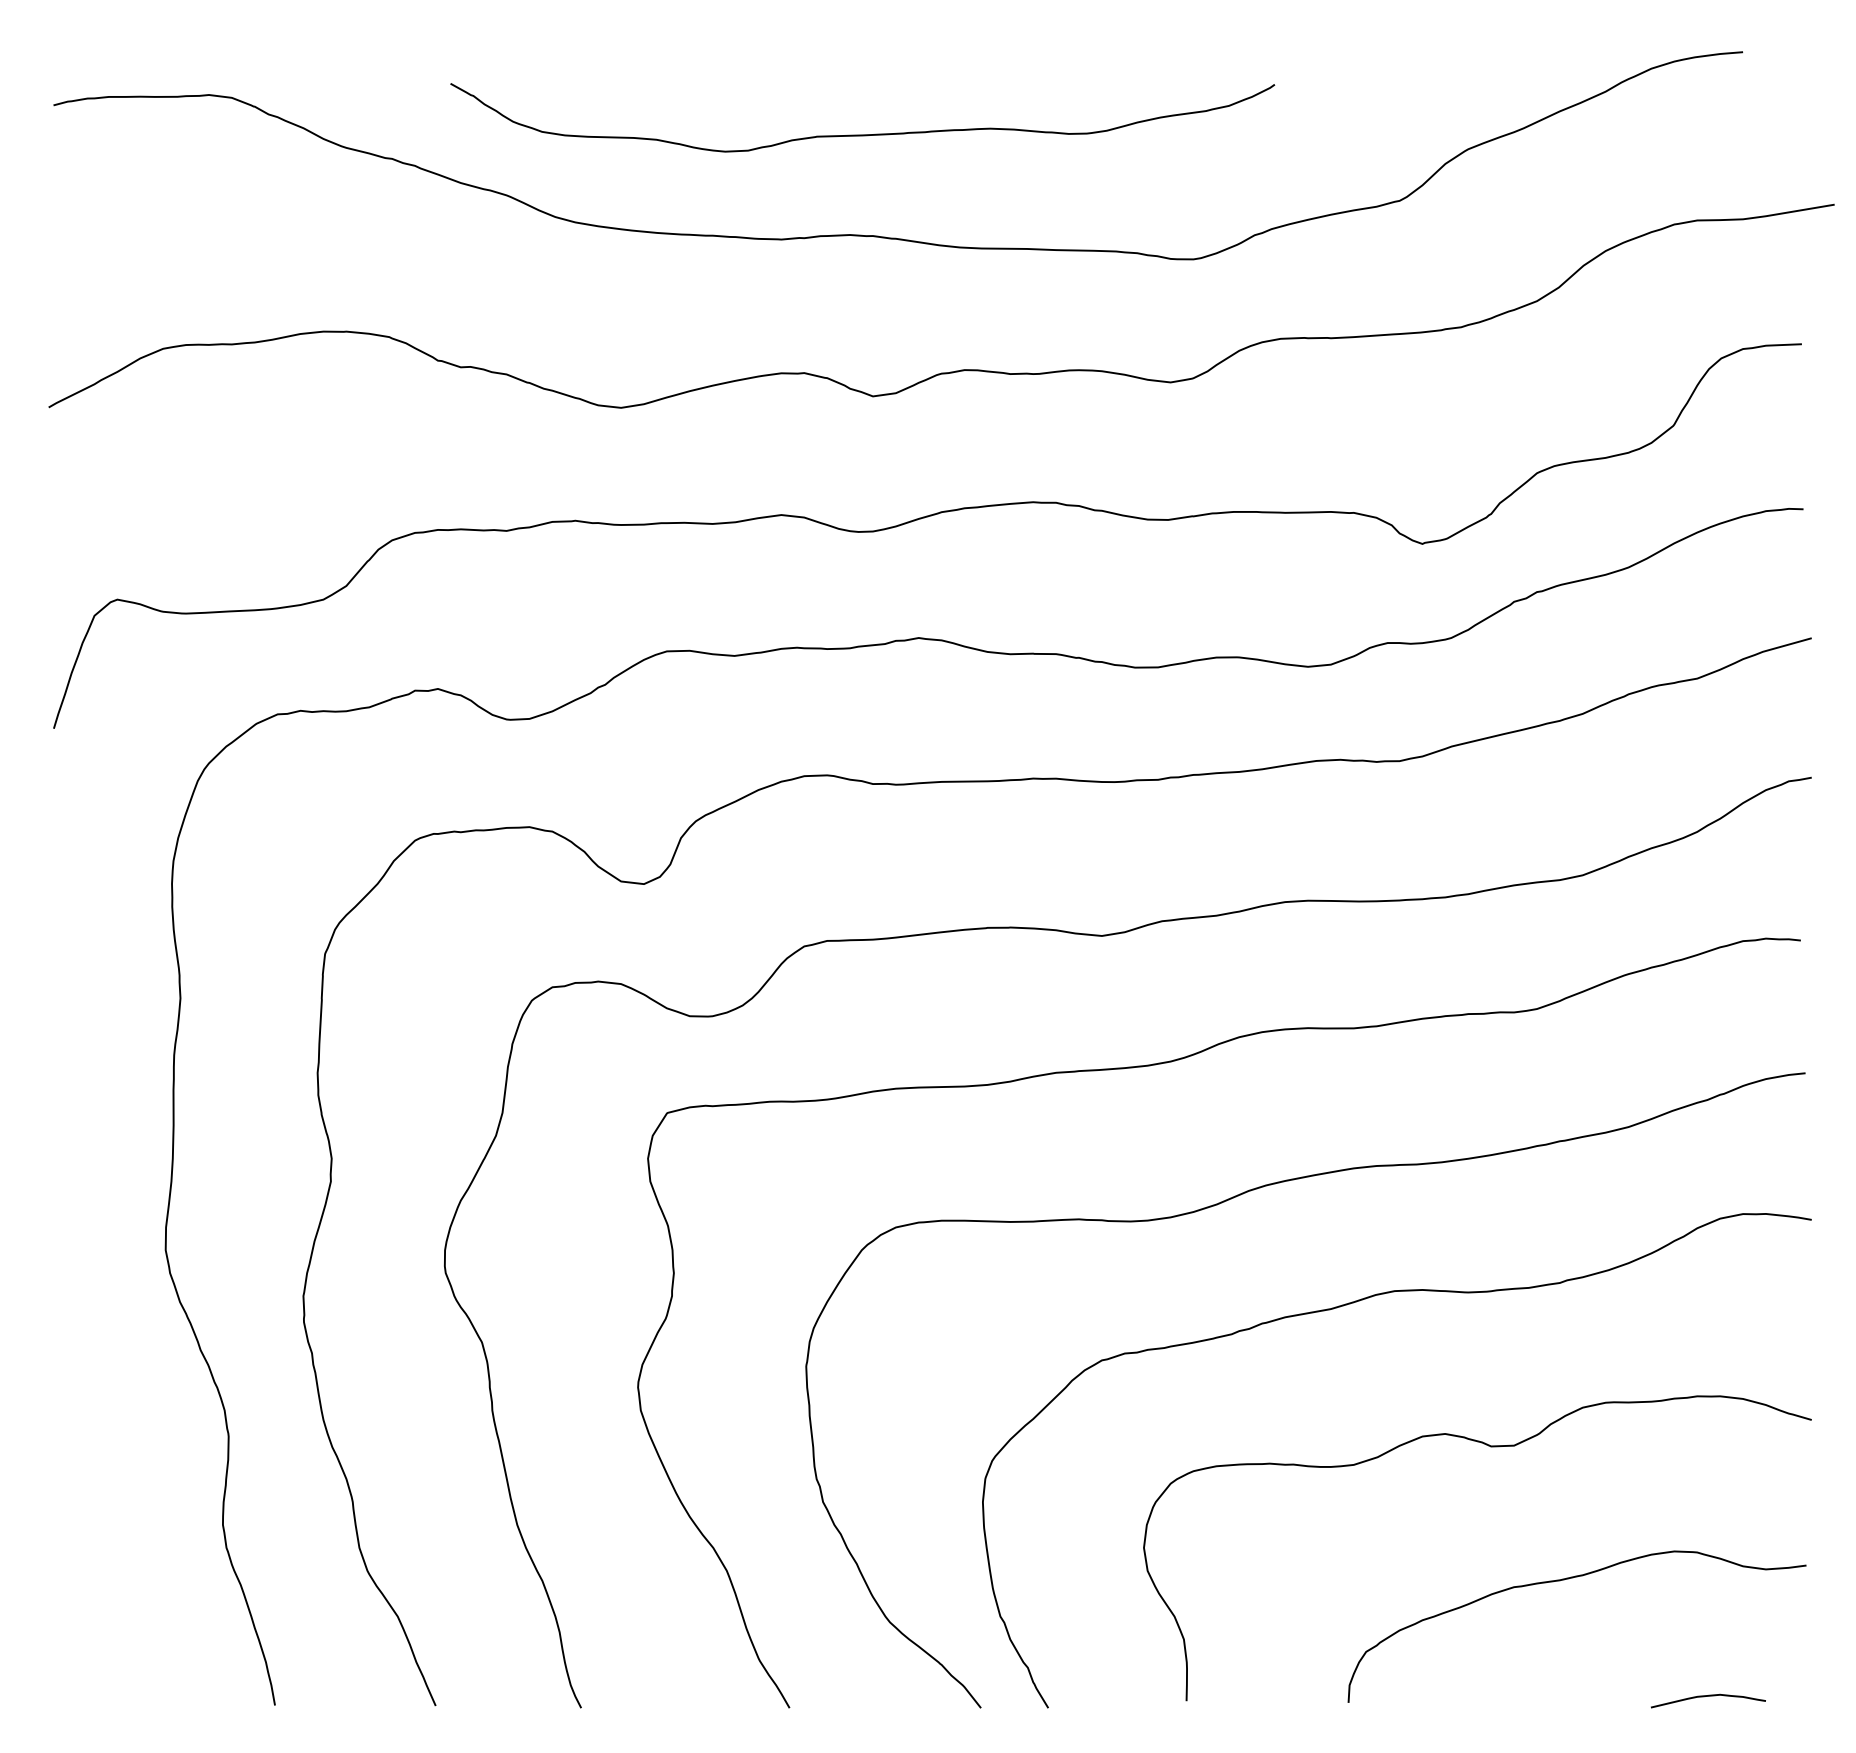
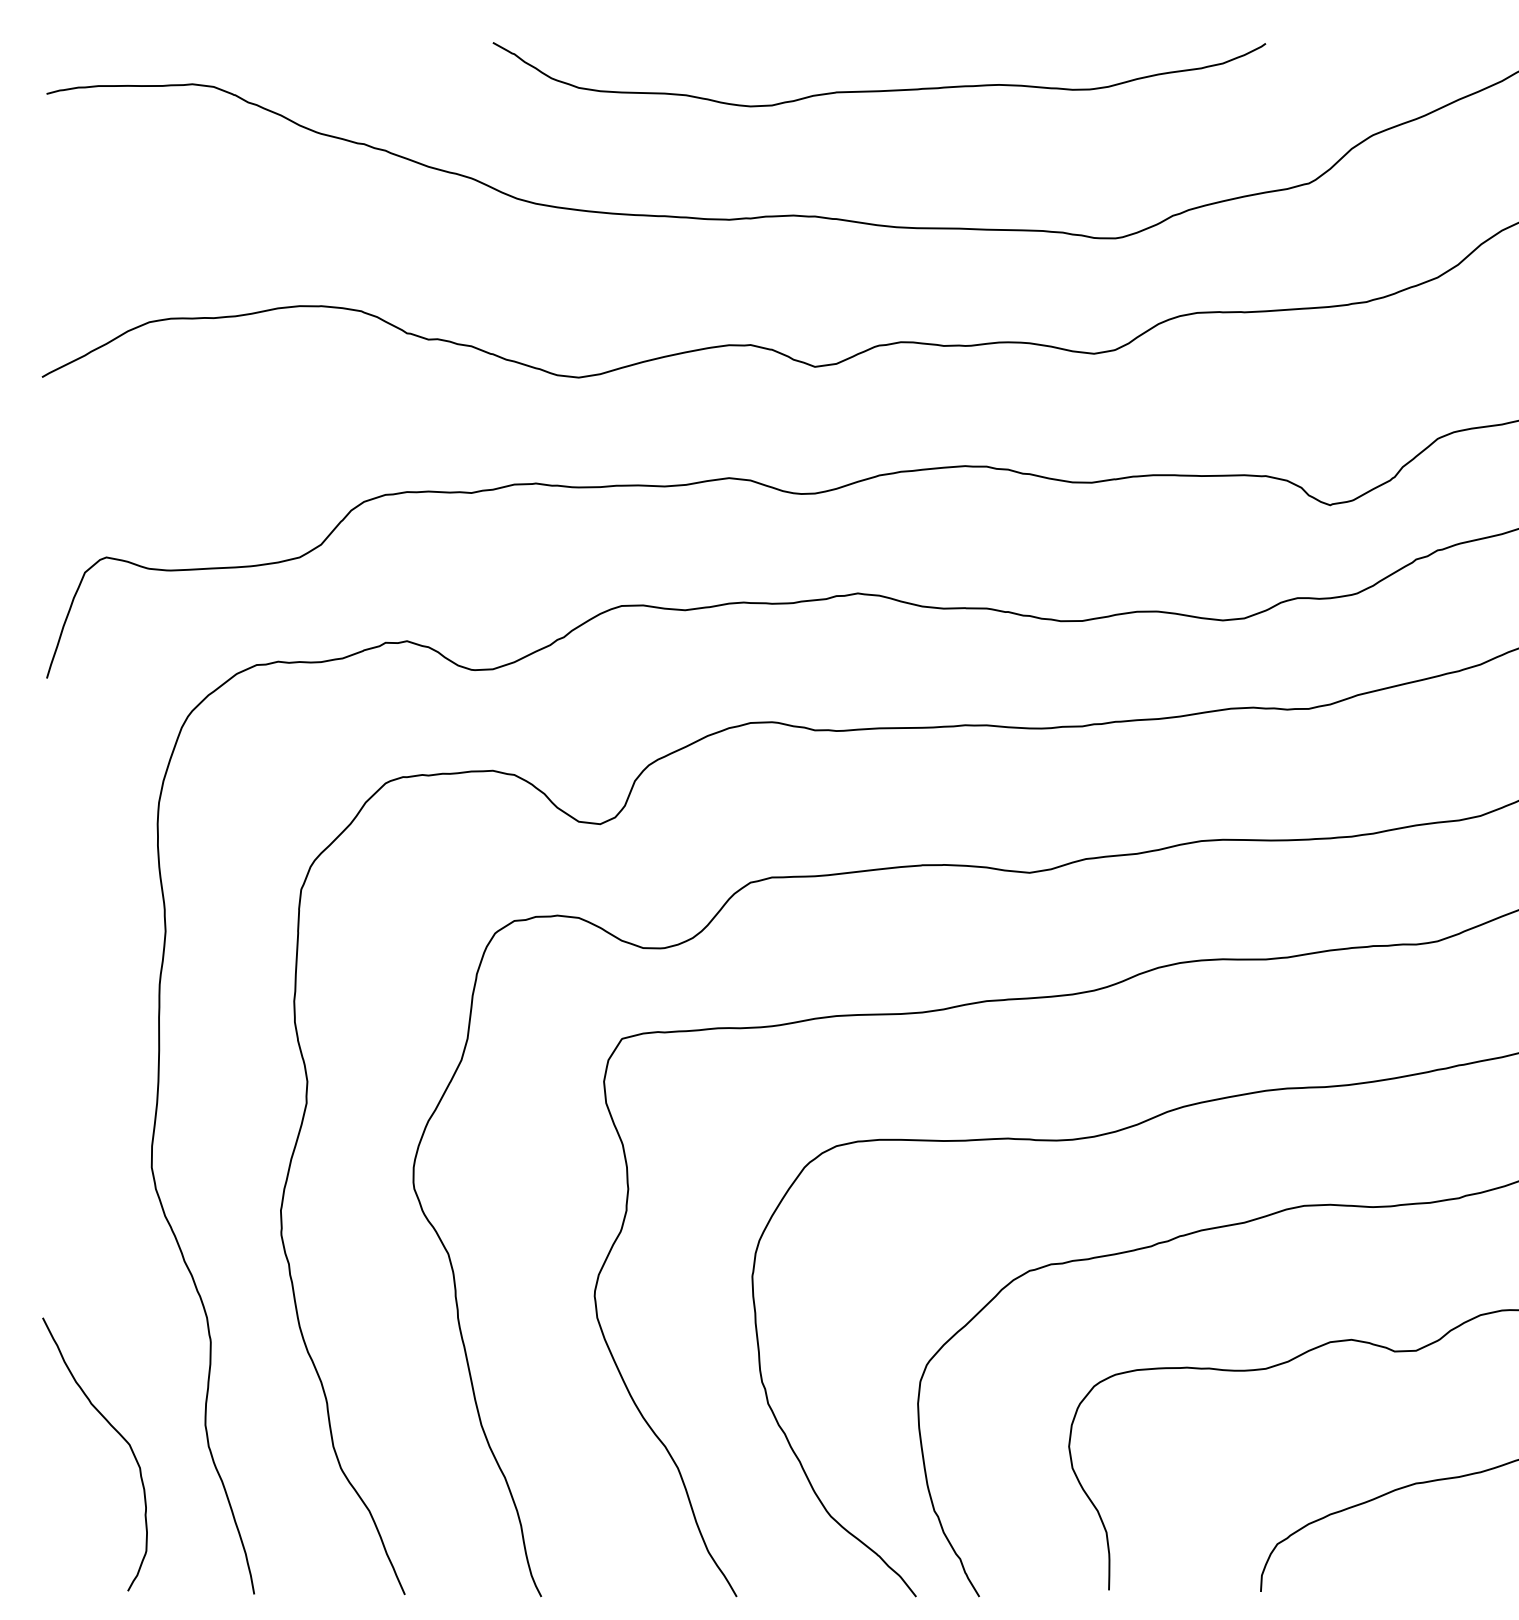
curve: (862, 134) -> (879, 90), moved
curve: (128, 1532) -> (116, 1432), added

